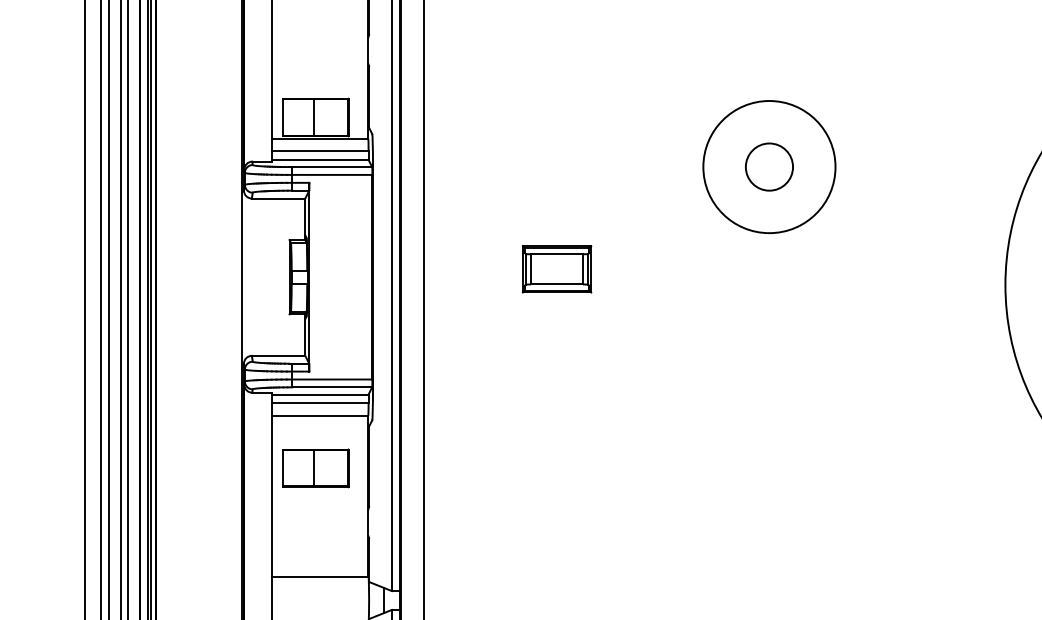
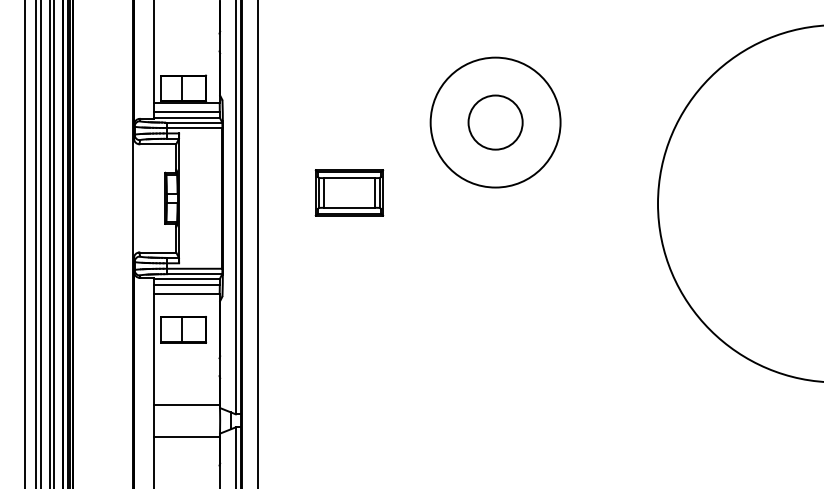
circle: (769, 166) -> (495, 122), size x1.43
circle: (769, 166) -> (495, 122), size x1.67
part: (557, 268) -> (349, 192), size x1.43

